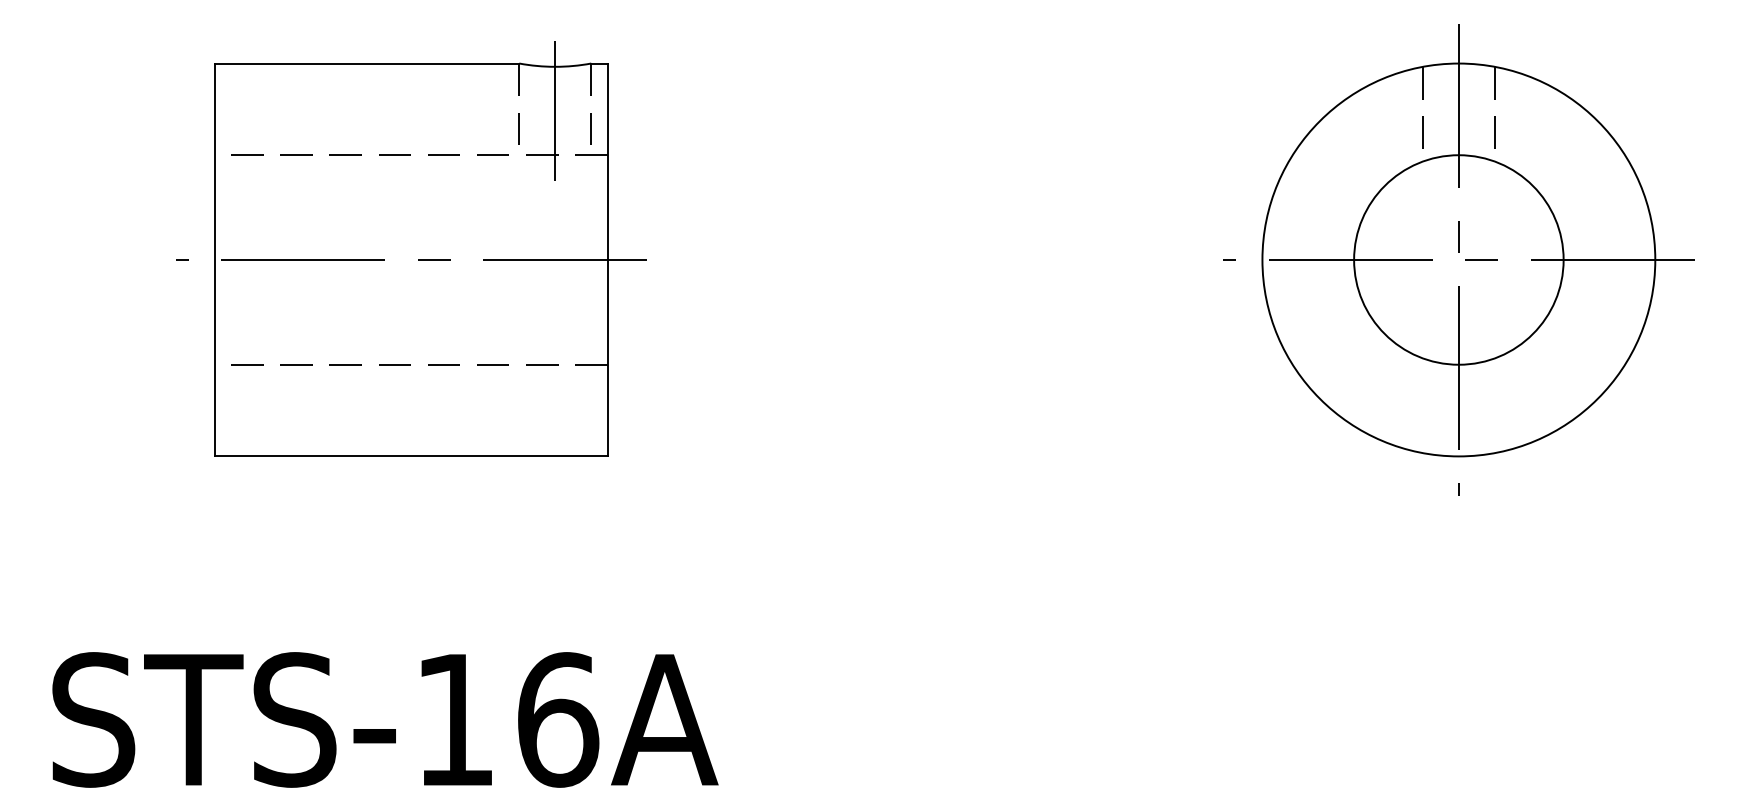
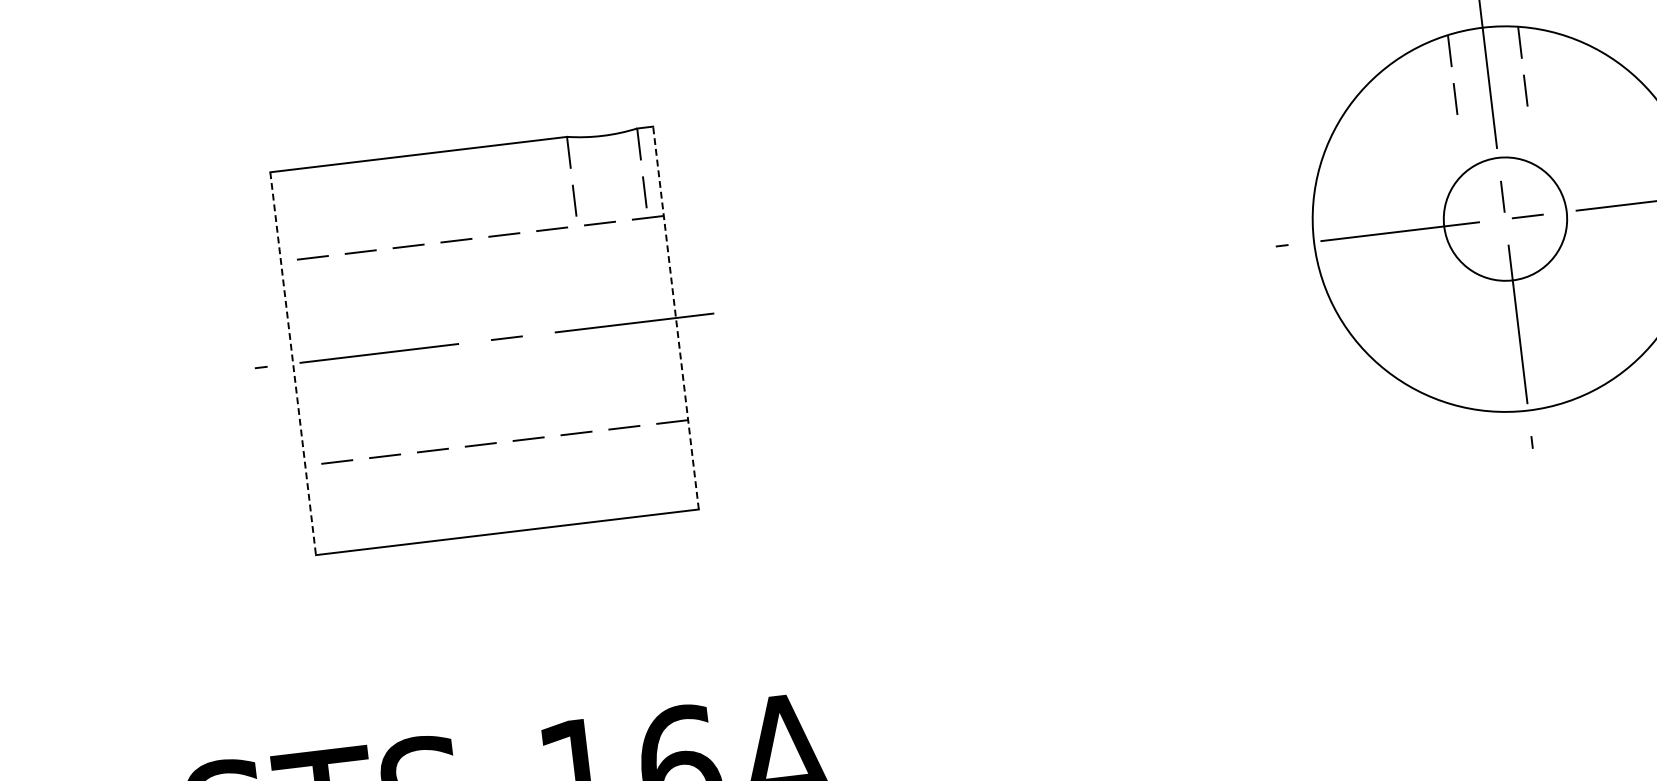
line: (555, 110) -> (607, 178), removed
line: (607, 259) -> (675, 317), solid -> dashed
circle: (1458, 259) -> (1505, 218), size x0.6
line: (214, 260) -> (292, 364), solid -> dashed

